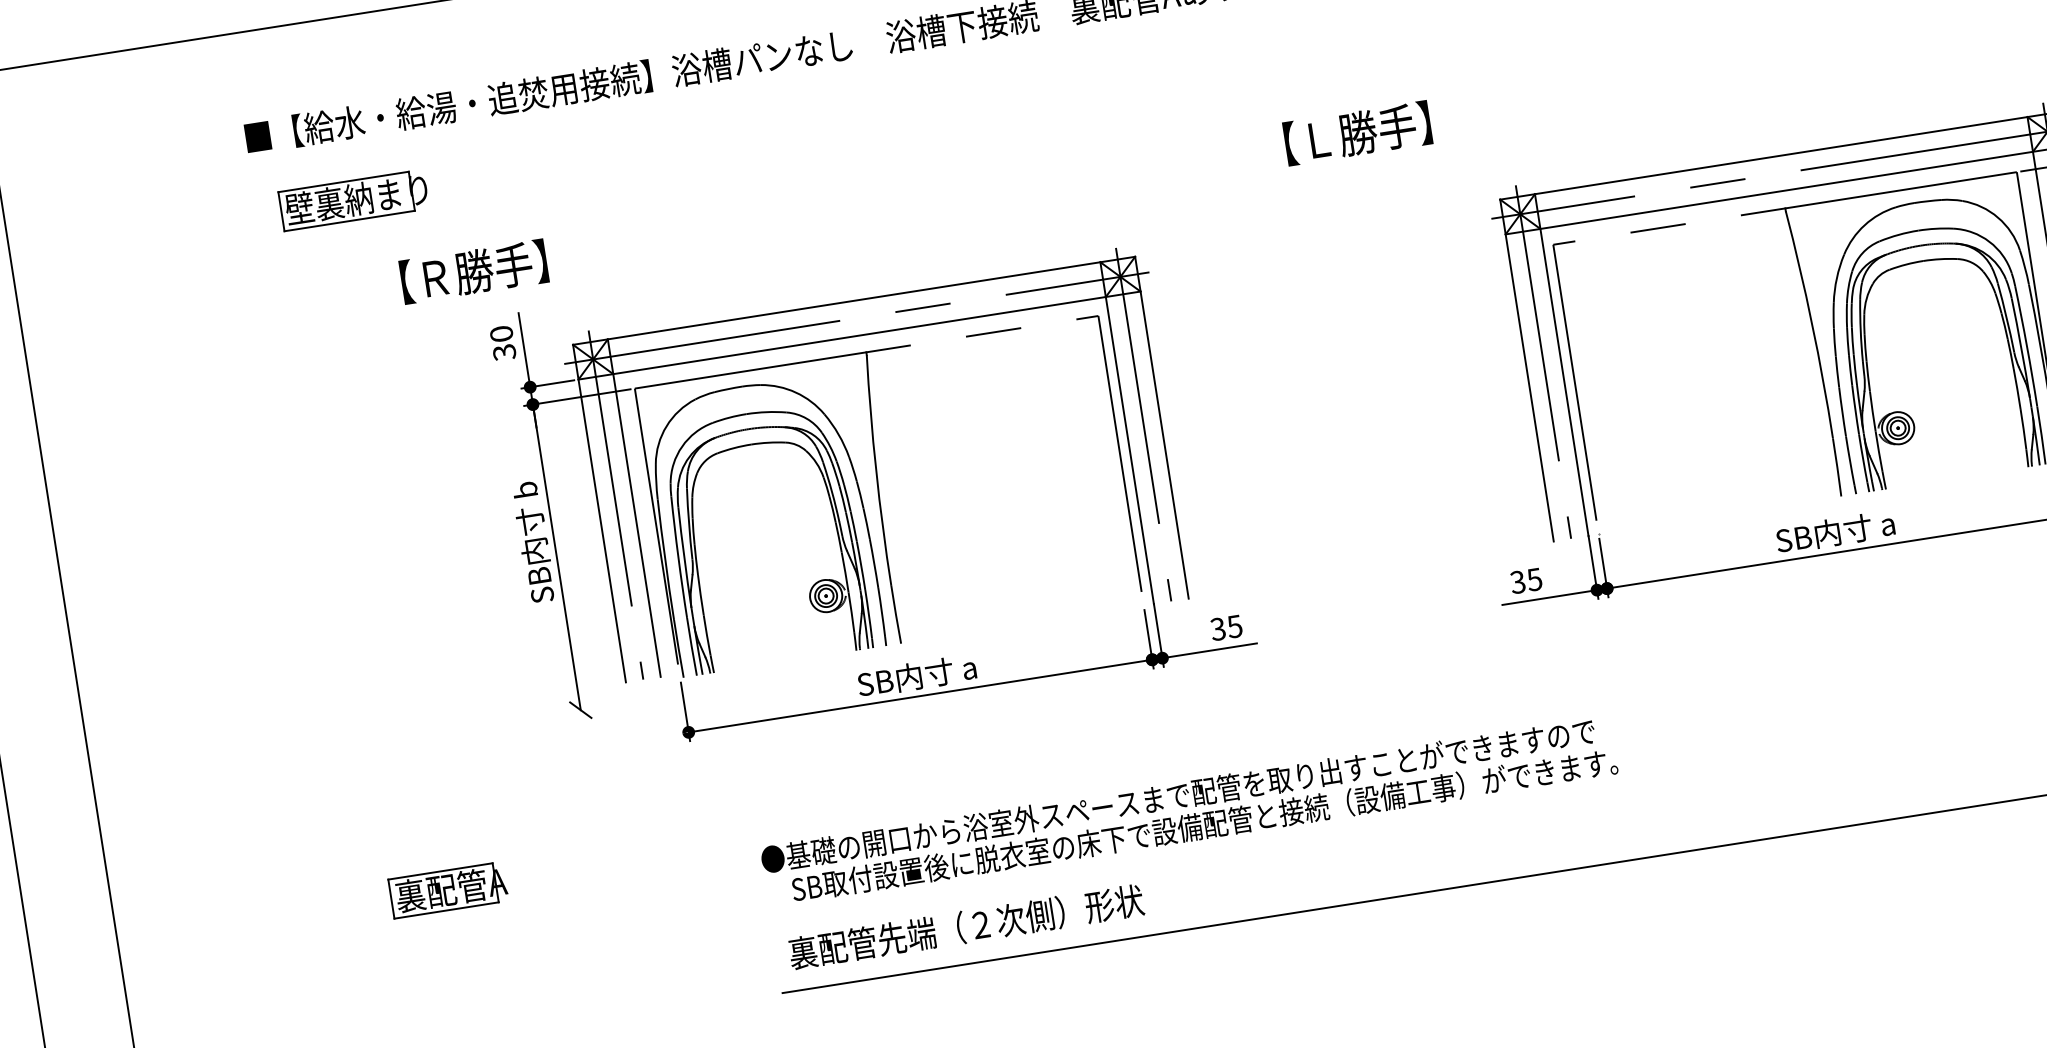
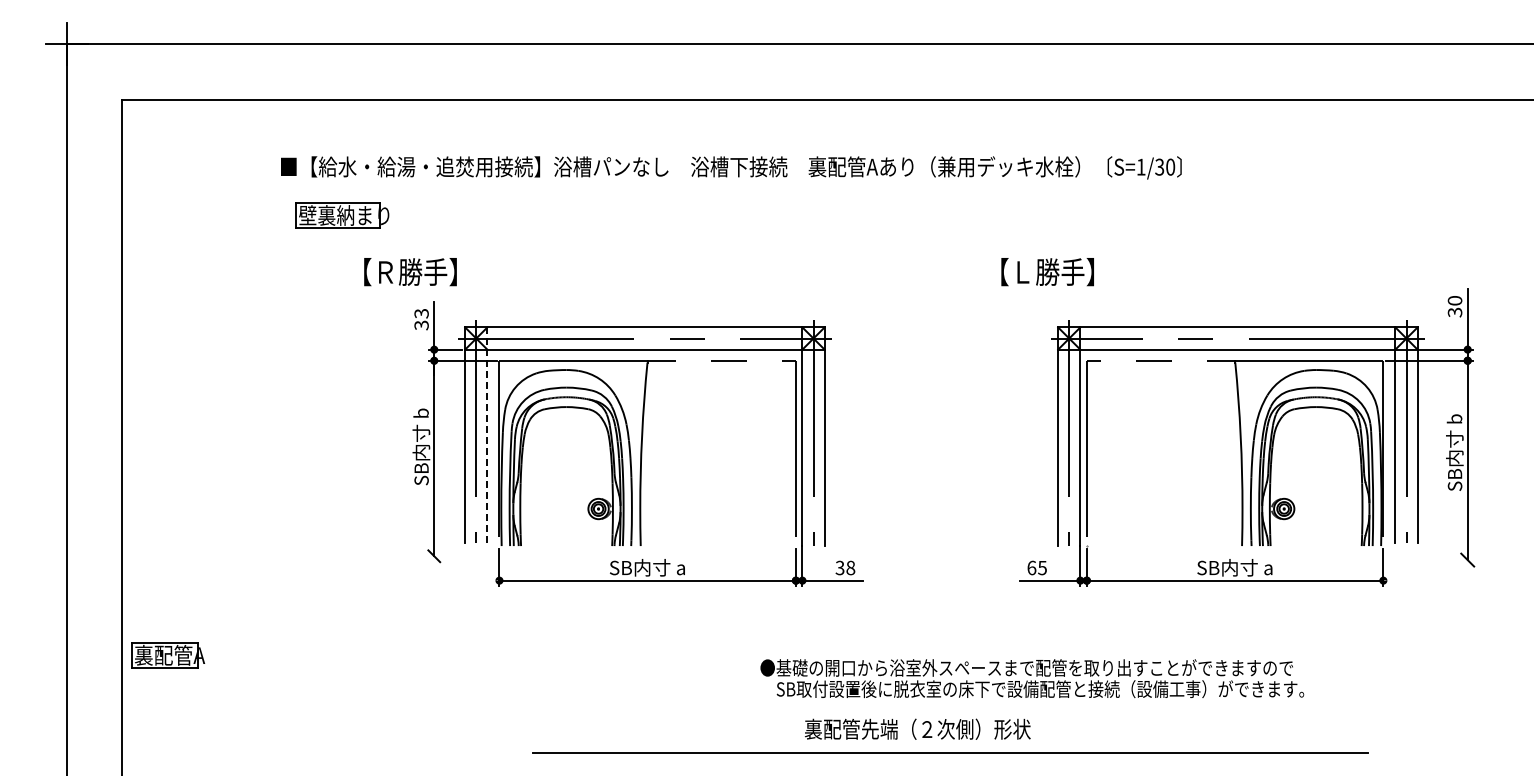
text: (1357, 134) -> (1047, 272), moved
text: (501, 333) -> (421, 313), 30 -> 33
line: (634, 508) -> (487, 435), solid -> dashed
text: (1517, 581) -> (1031, 567), 35 -> 65
text: (1234, 625) -> (850, 567), 35 -> 38
text: (1189, 810) -> (1032, 678), moved
part: (449, 889) -> (168, 655), moved
text: (965, 925) -> (917, 728), moved

